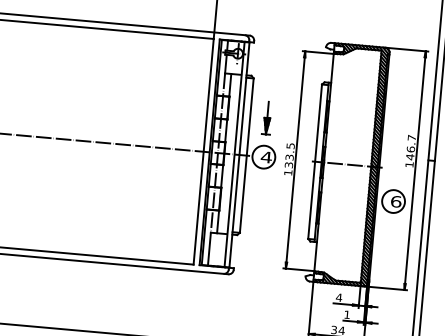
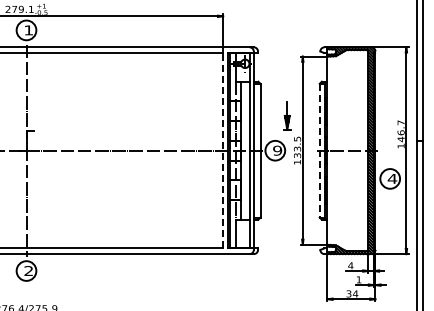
part: (267, 117) -> (287, 115), moved
line: (204, 151) -> (223, 150), solid -> dashed
text: (266, 157) -> (277, 150), 4 -> 9
line: (314, 161) -> (319, 150), solid -> dashed
text: (395, 201) -> (391, 178), 6 -> 4

